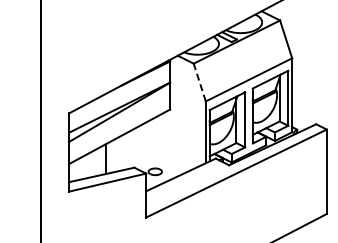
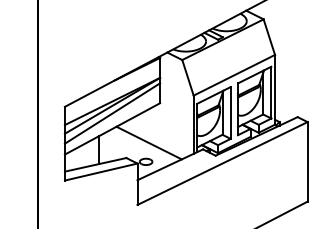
line: (199, 82) -> (187, 77), dashed -> solid
line: (119, 120) -> (112, 113), added
line: (158, 151) -> (149, 142), added

